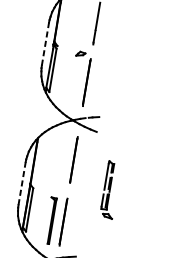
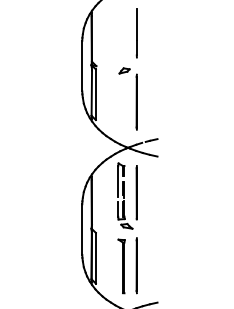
line: (45, 43) -> (82, 65), dashed -> solid
line: (22, 183) -> (82, 229), dashed -> solid
part: (110, 189) -> (125, 195), moved

